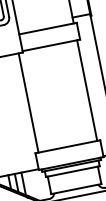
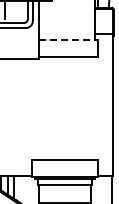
line: (48, 28) -> (69, 40), solid -> dashed
line: (86, 90) -> (94, 108), removed
line: (28, 102) -> (35, 108), removed

